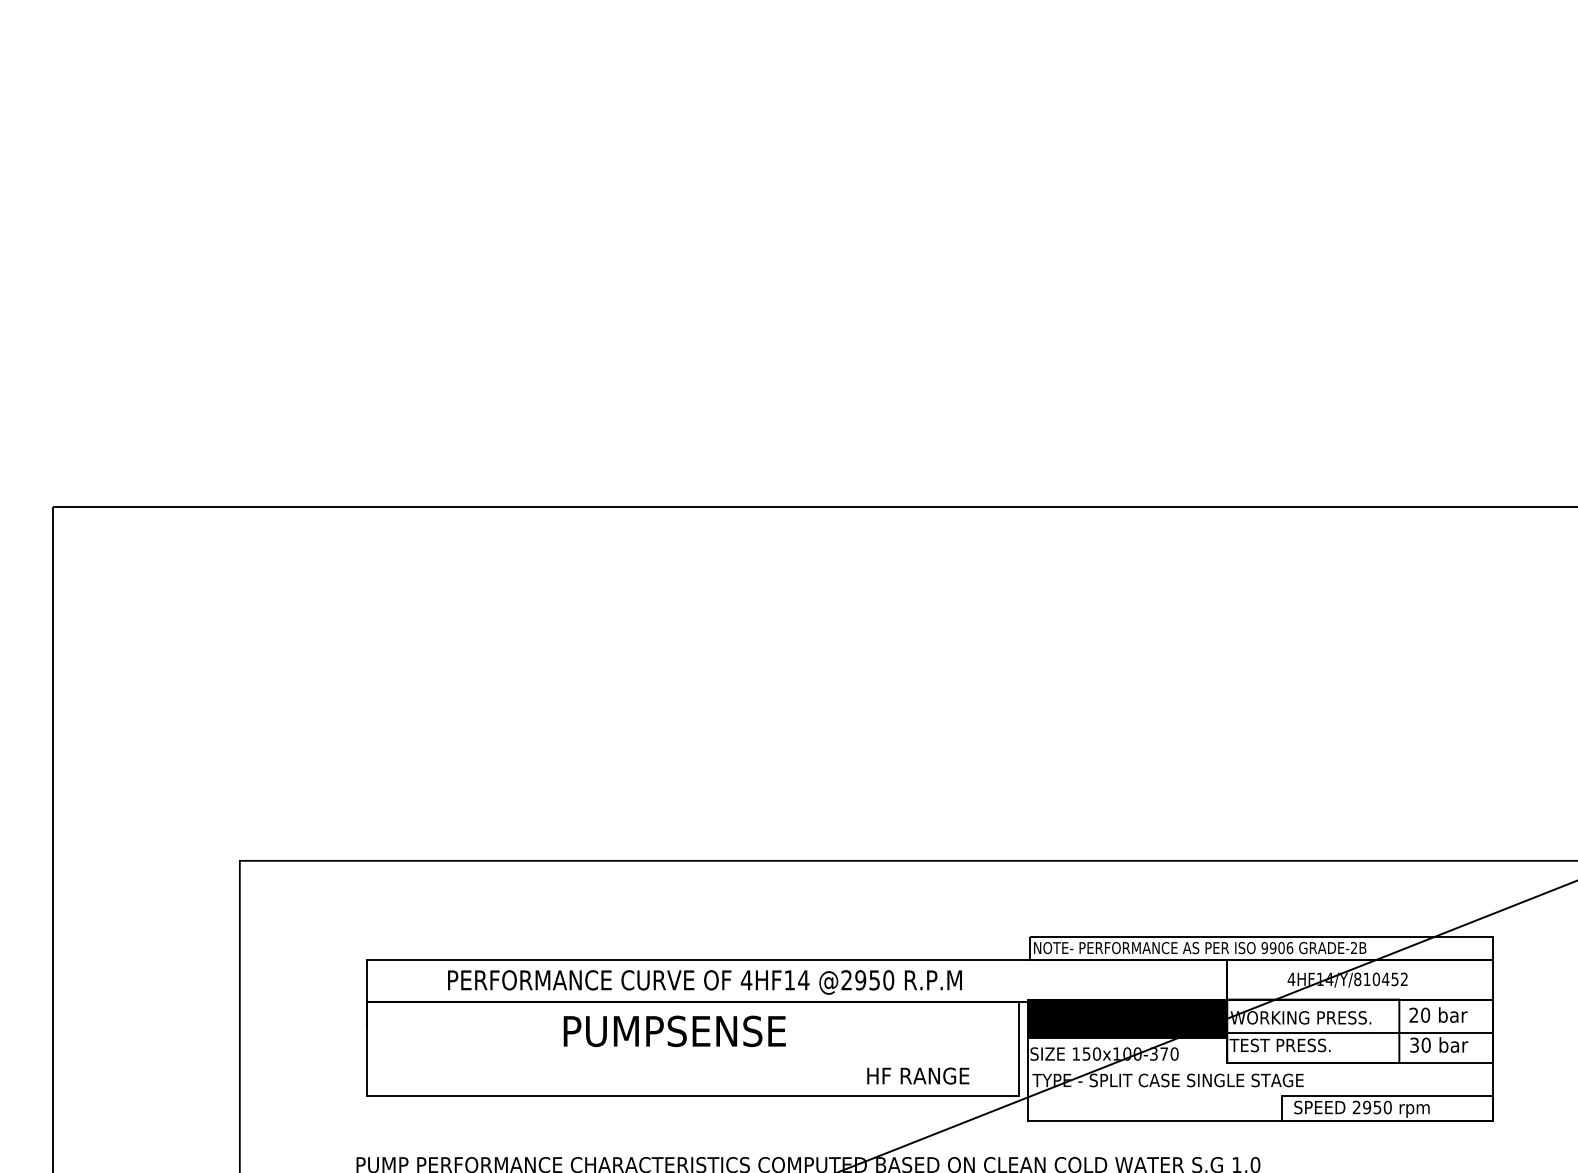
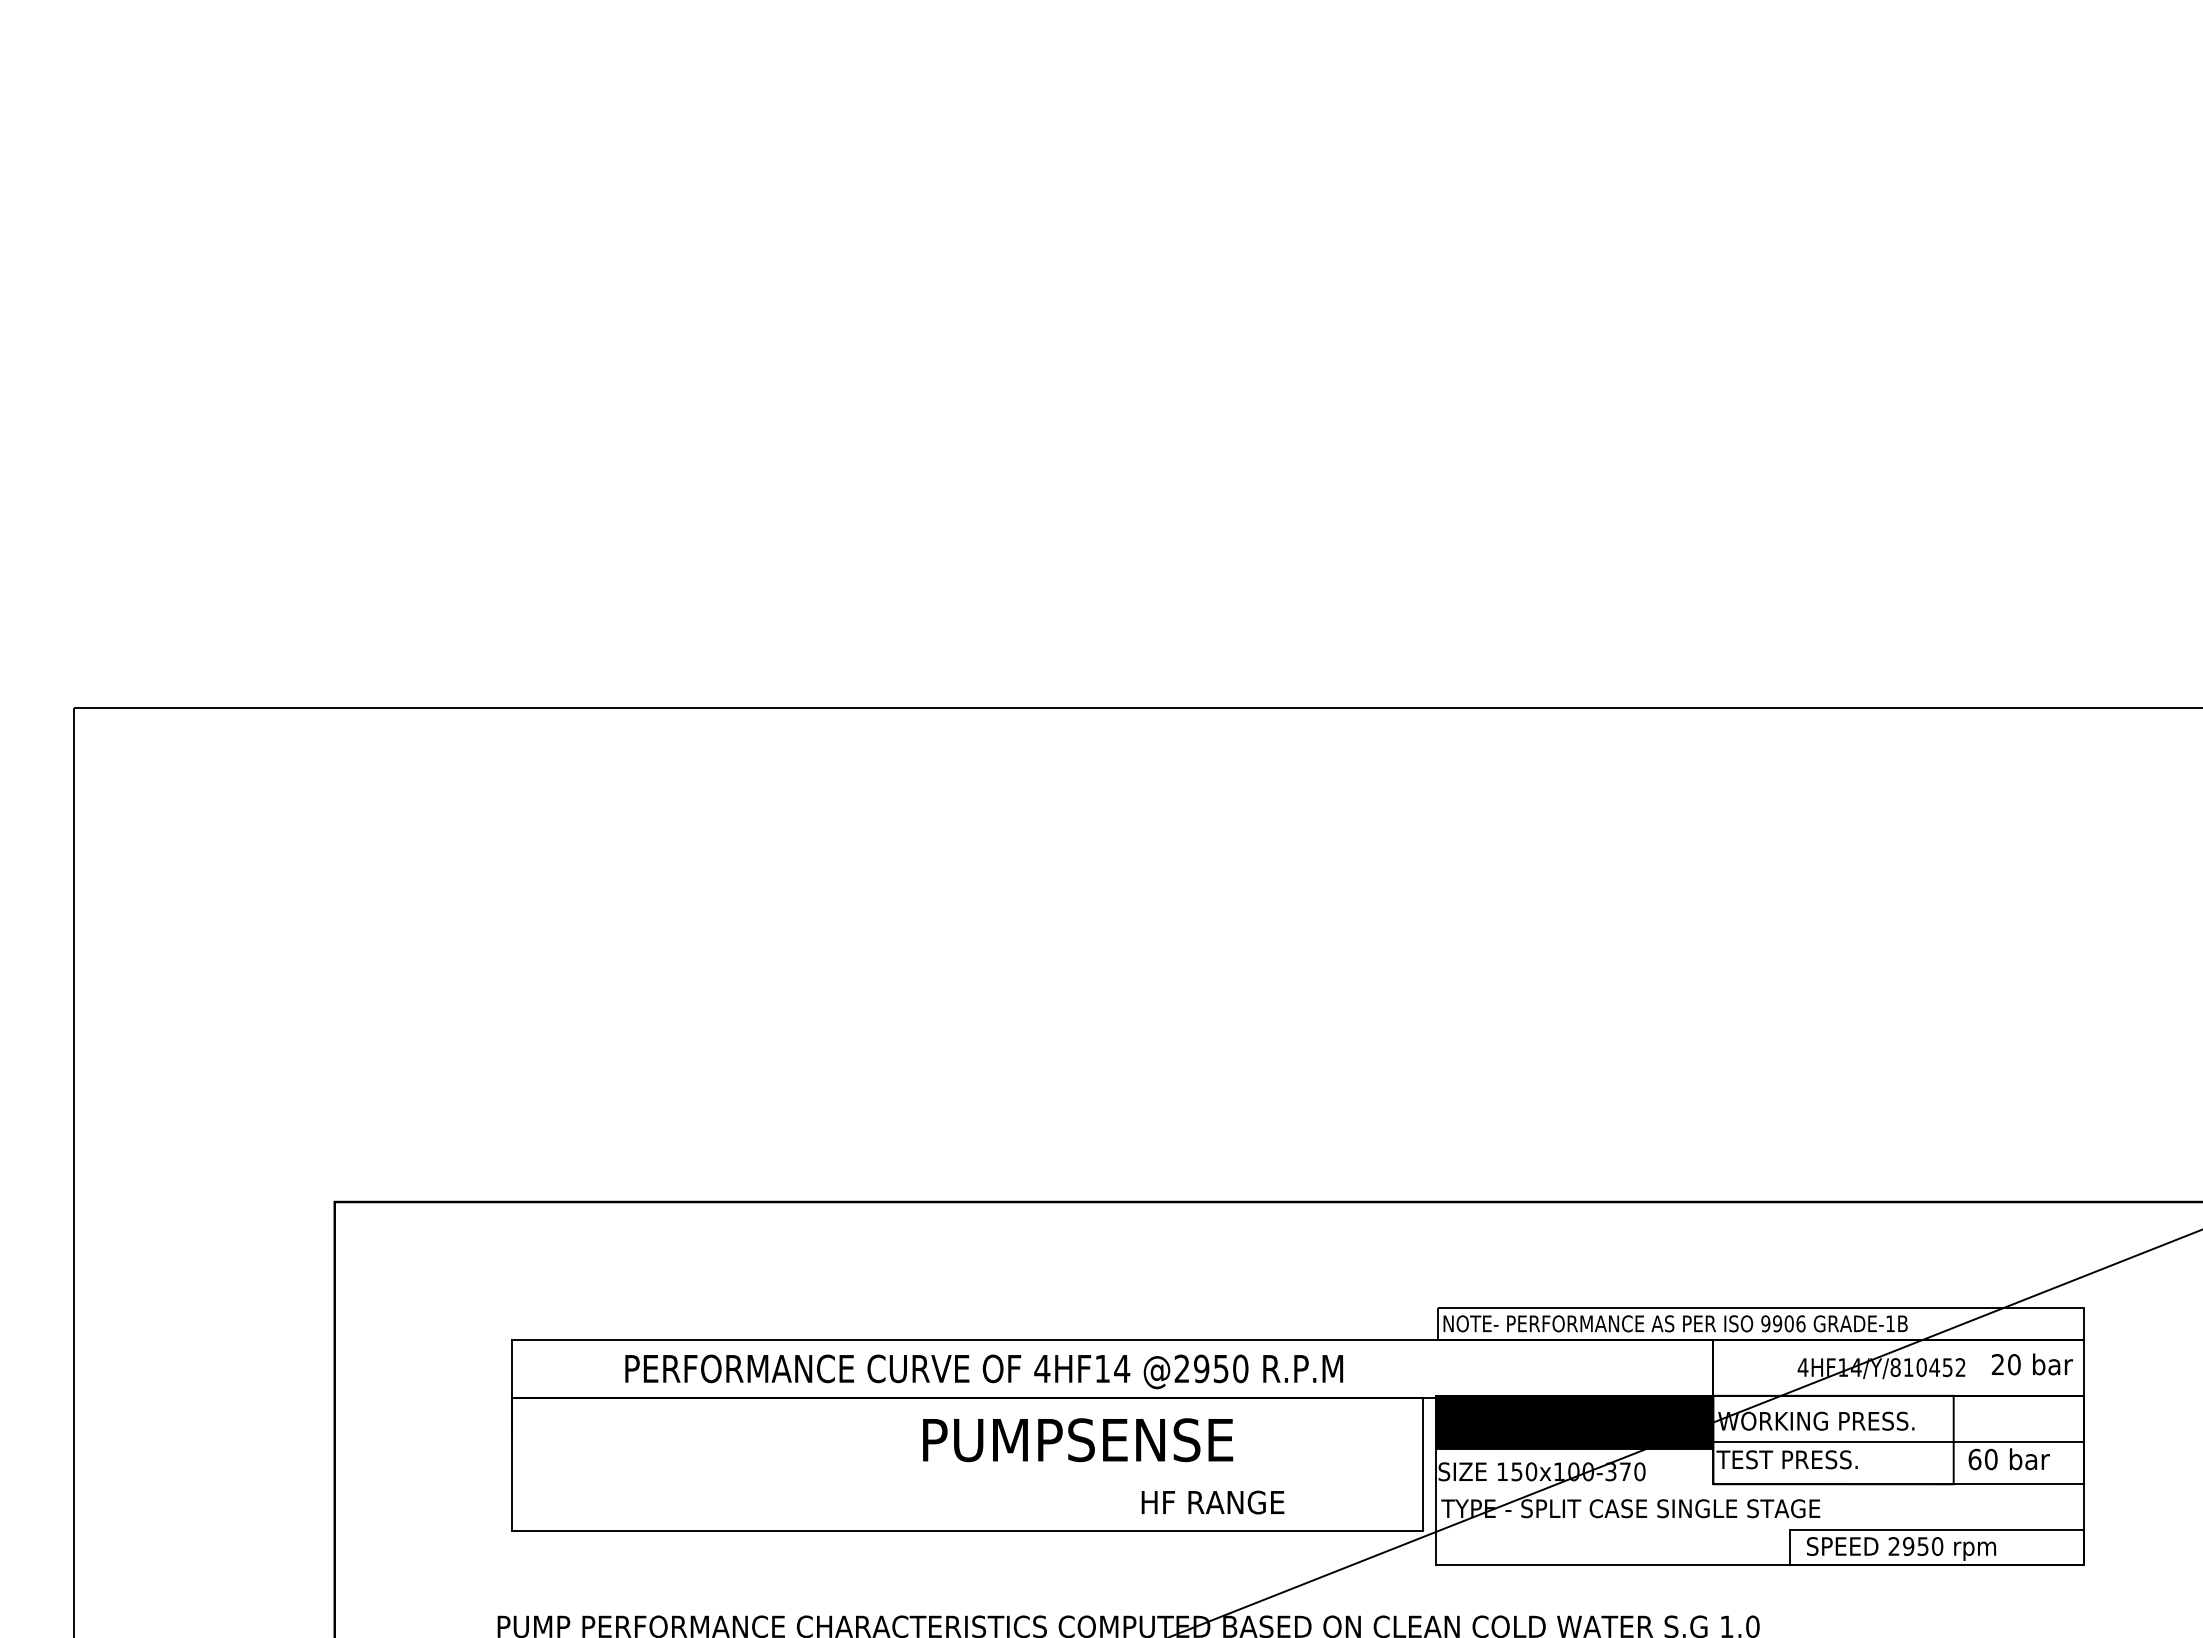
text: (1354, 947) -> (1890, 1323), GRADE-2B -> GRADE-1B
text: (1437, 1015) -> (2031, 1364), moved
text: (675, 1031) -> (1078, 1440), moved
text: (1414, 1045) -> (1974, 1459), 30 -> 60
text: (917, 1076) -> (1212, 1502), moved

